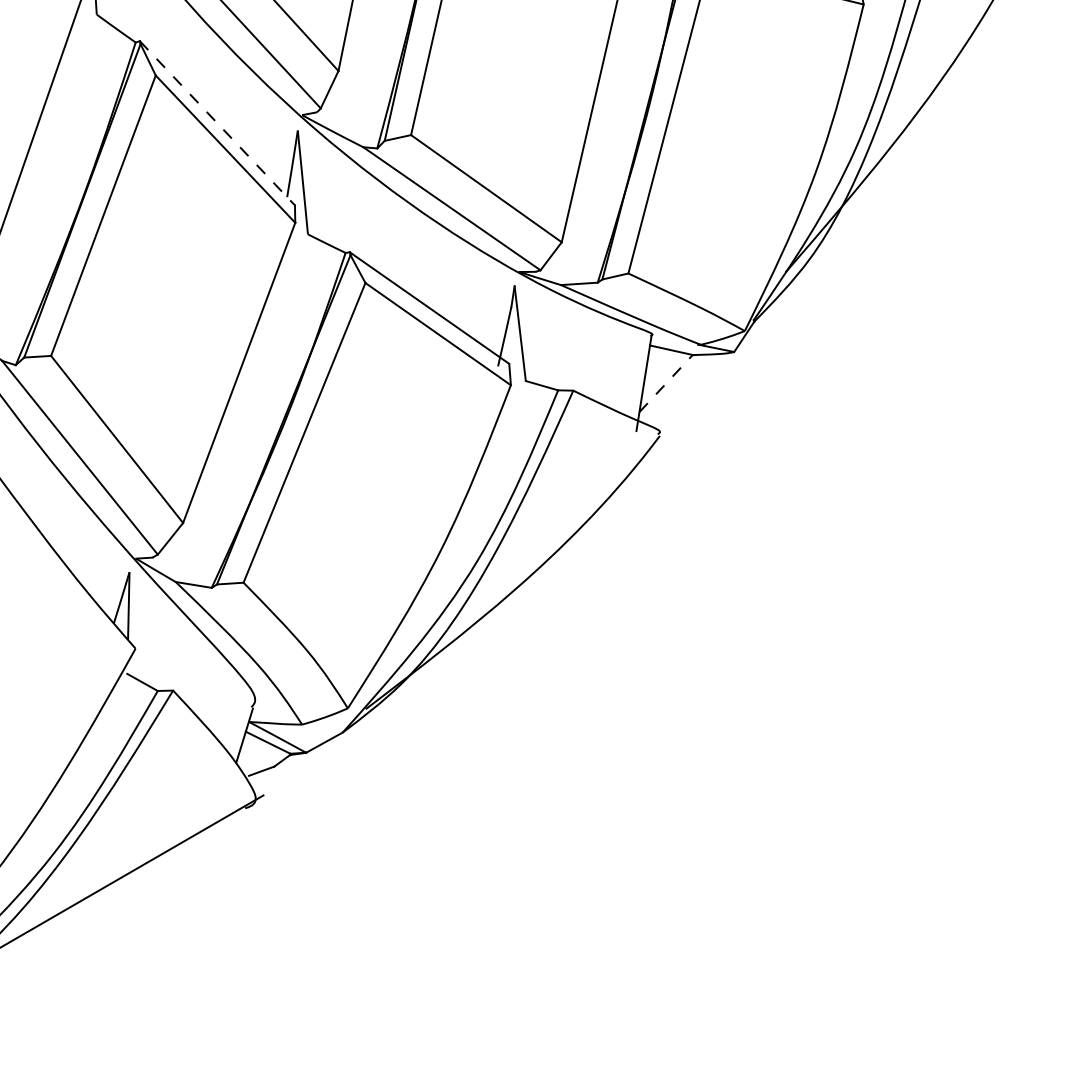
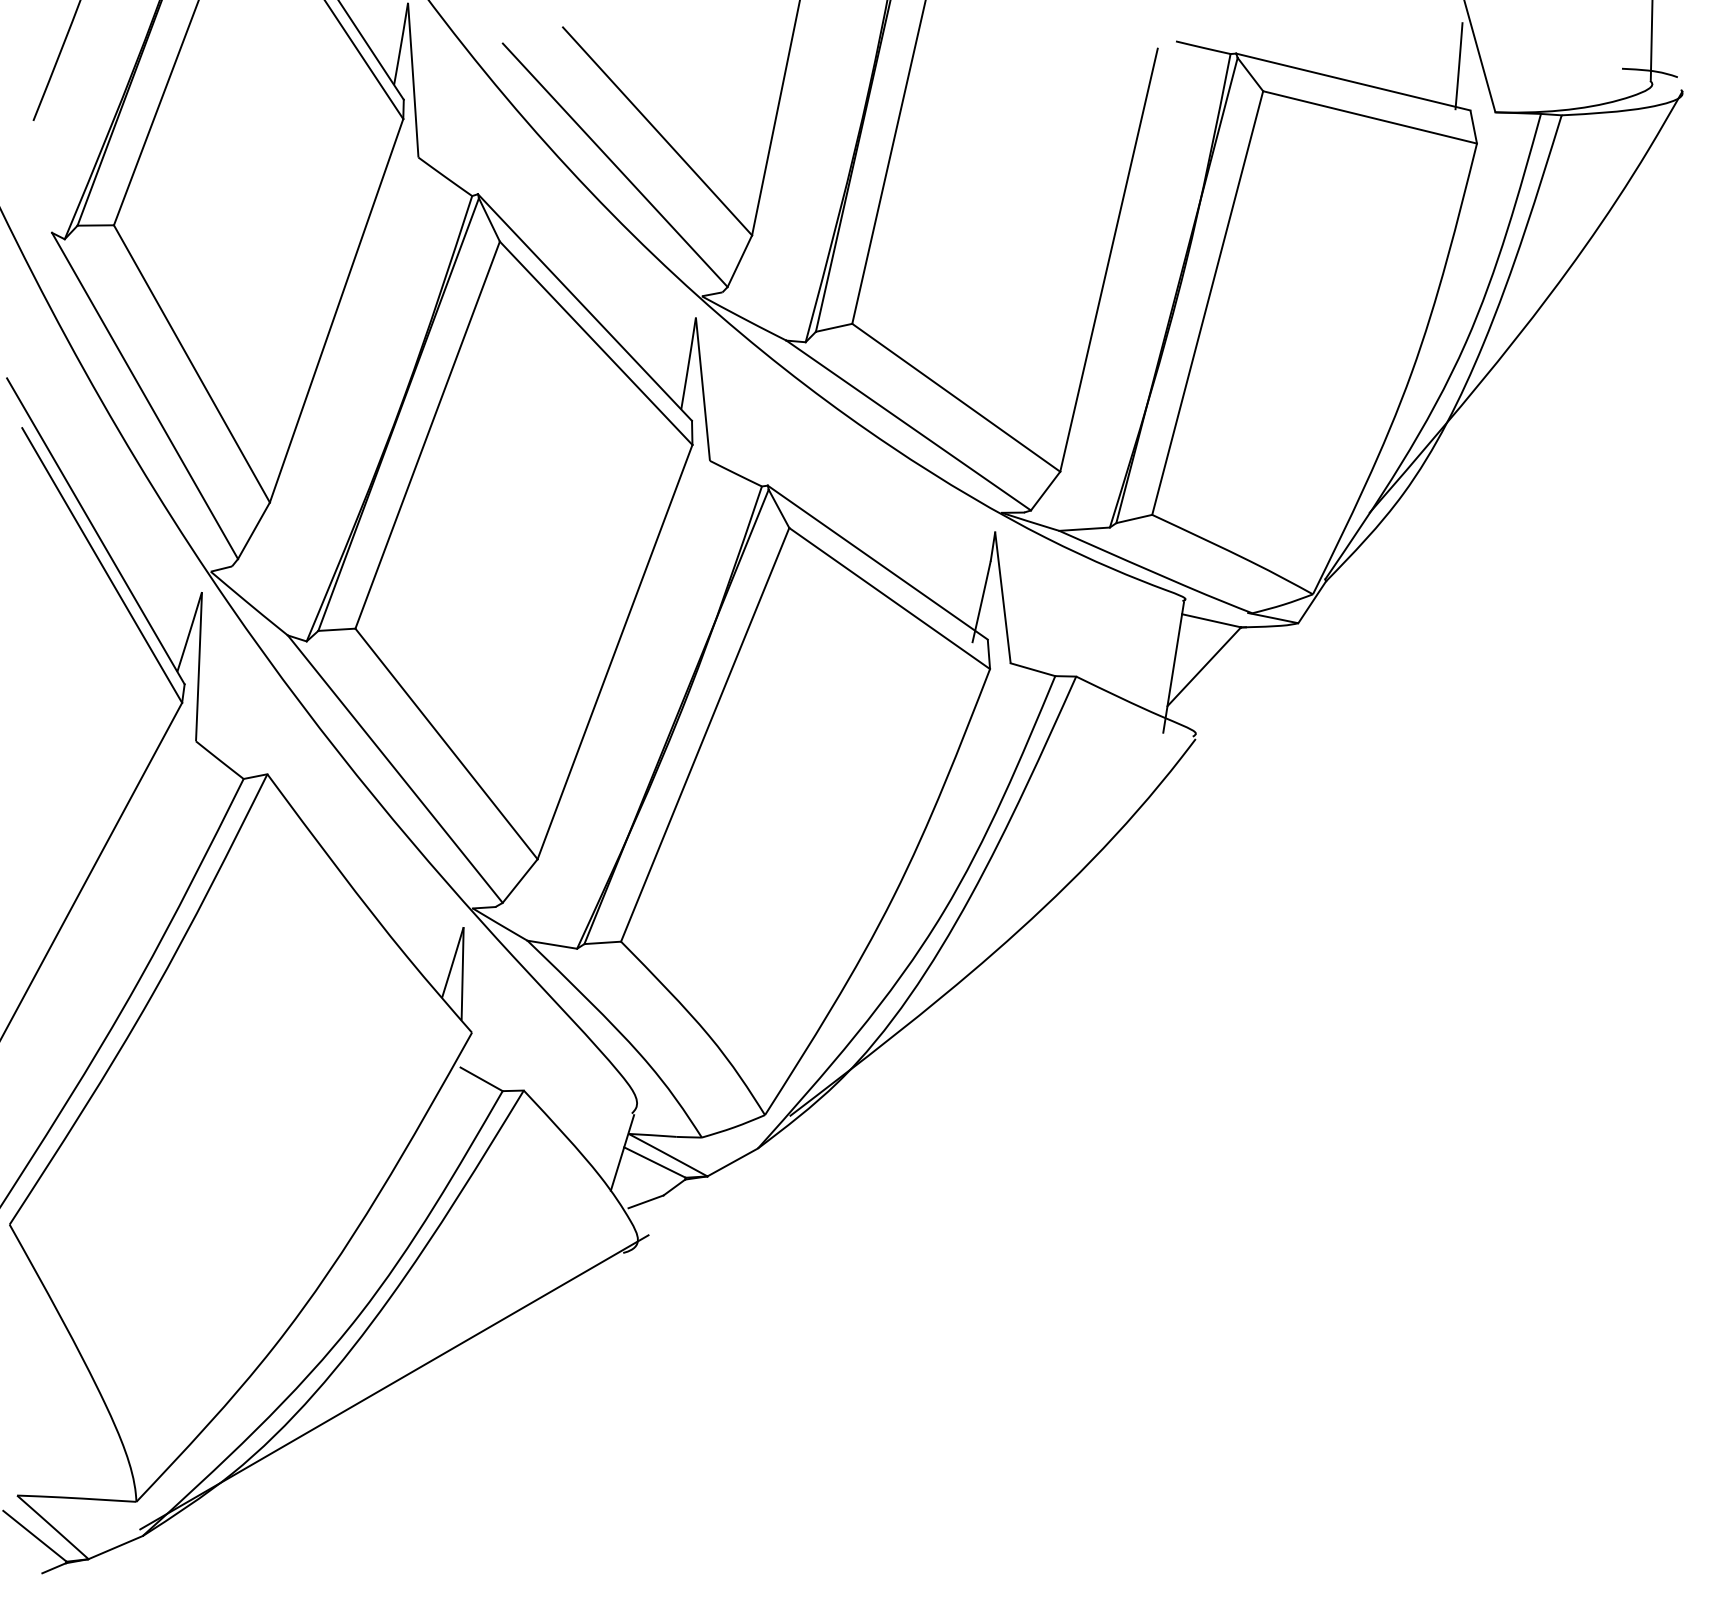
line: (217, 123) -> (585, 307), dashed -> solid
line: (666, 383) -> (1204, 666), dashed -> solid

